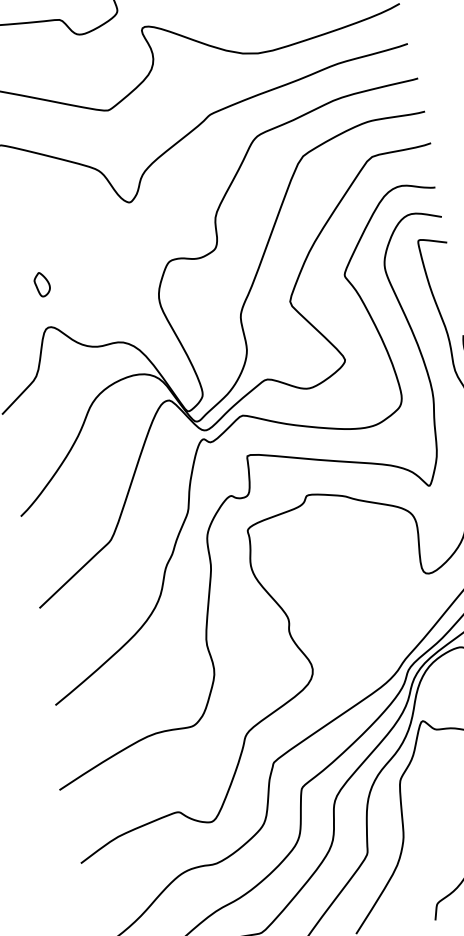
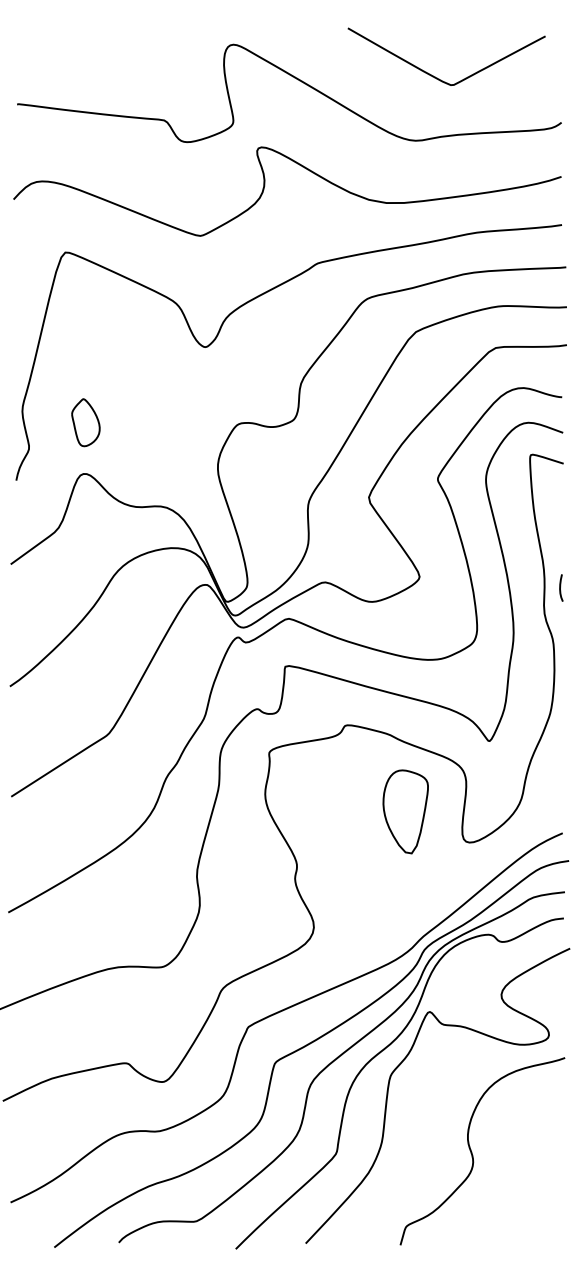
part: (41, 284) -> (85, 422), size x1.67
part: (370, 557) -> (405, 811), added

